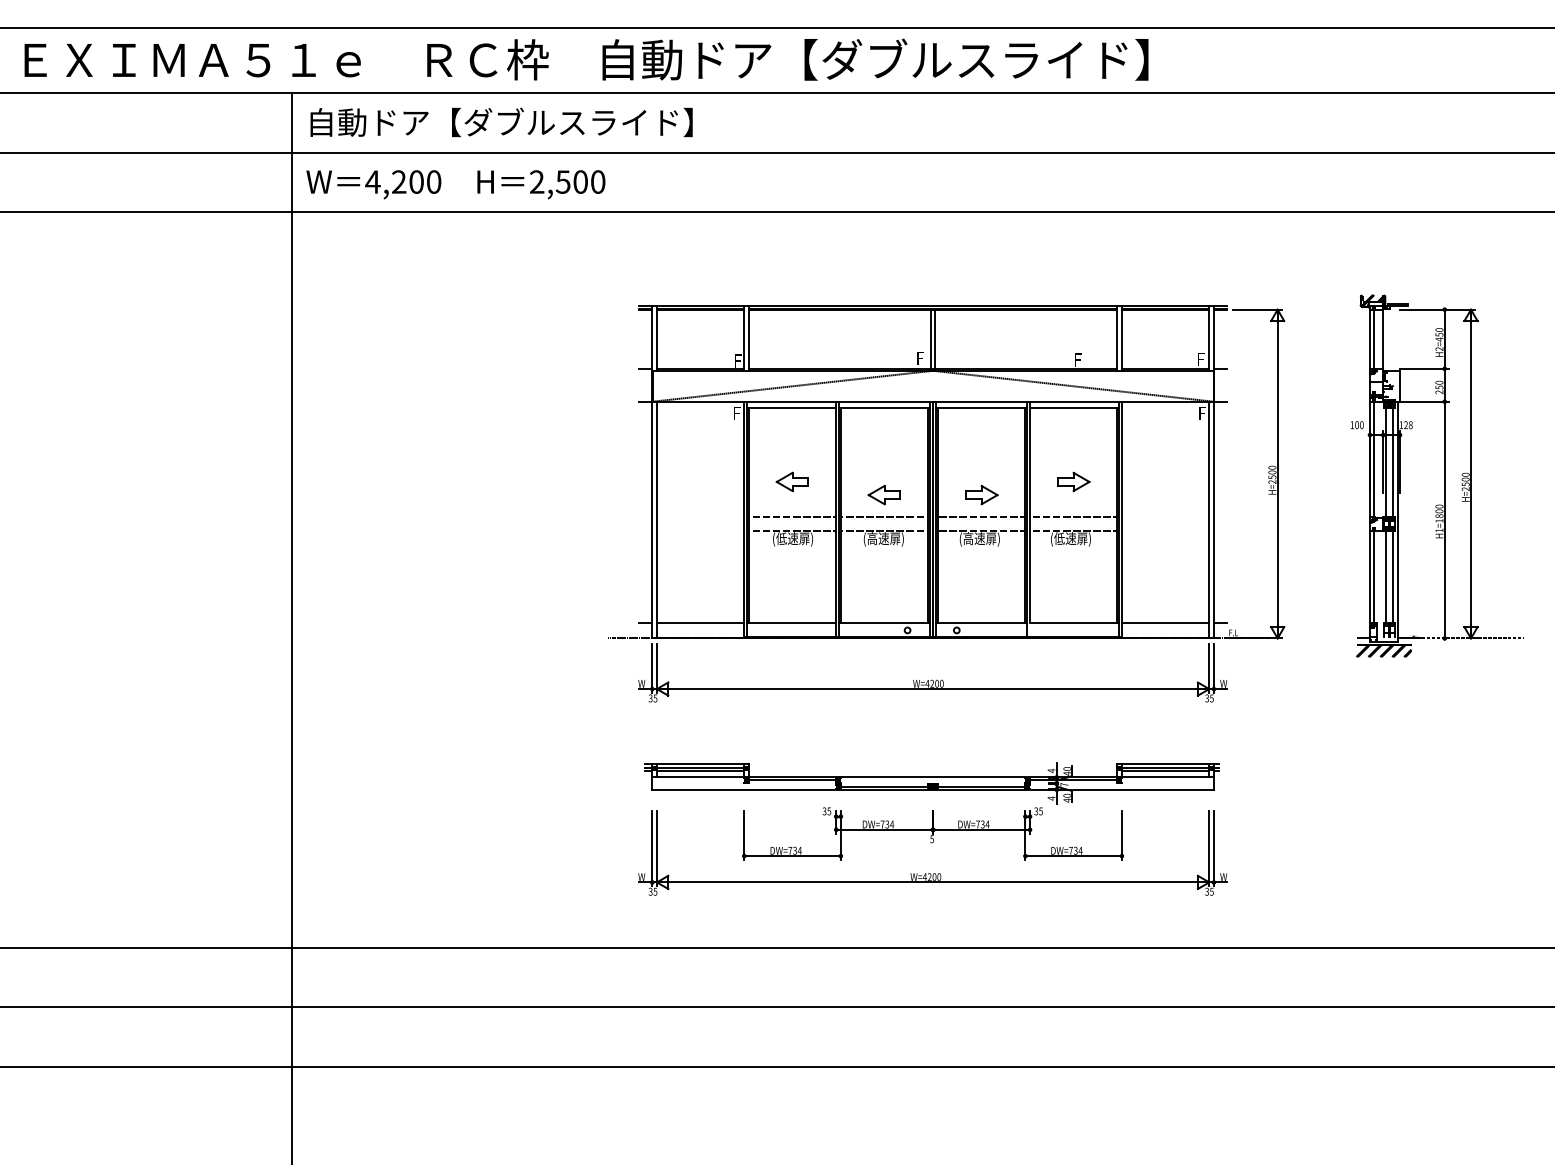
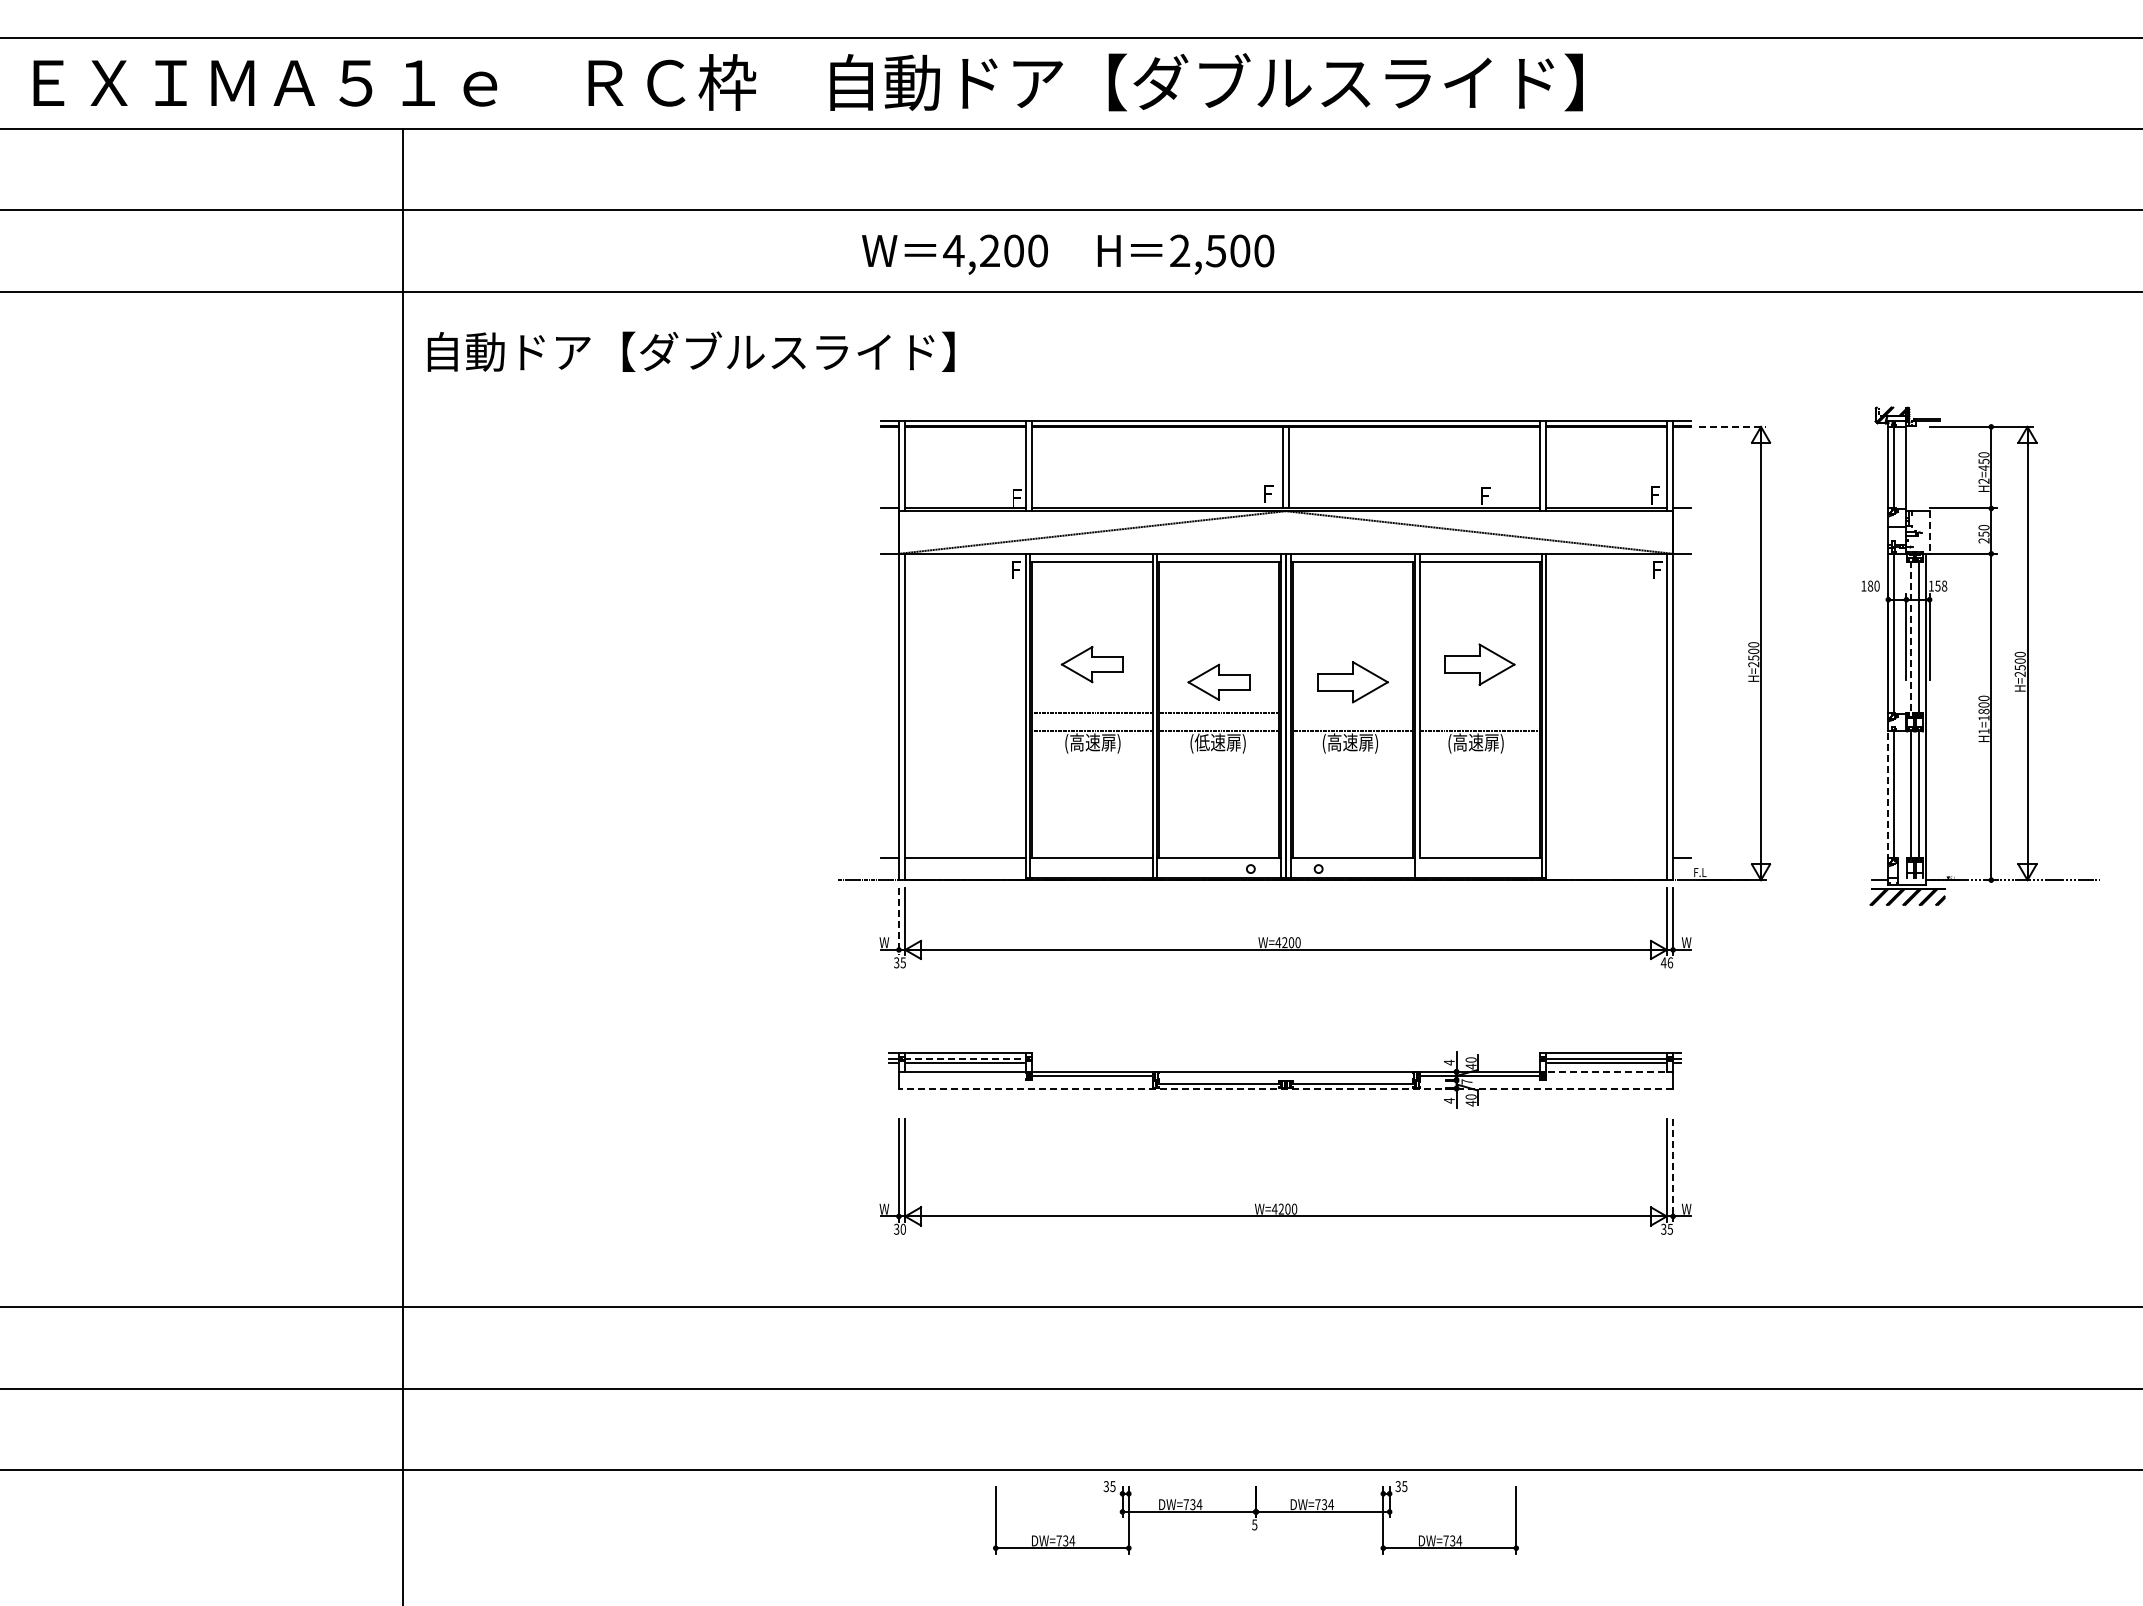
text: (501, 122) -> (690, 351), moved
text: (456, 184) -> (1068, 254), moved
line: (1256, 309) -> (1732, 426), solid -> dashed
line: (1399, 387) -> (1929, 533), solid -> dashed
text: (1405, 424) -> (1937, 585), 128 -> 158
text: (1357, 425) -> (1870, 586), 100 -> 180
line: (1386, 463) -> (1910, 638), solid -> dashed
part: (792, 481) -> (1091, 663), size x1.4
part: (1073, 481) -> (1479, 663), size x1.6
part: (884, 495) -> (1218, 682), size x1.4
part: (981, 495) -> (1352, 682), size x1.6
line: (981, 517) -> (1352, 713), removed
line: (1073, 517) -> (1479, 713), removed
text: (781, 538) -> (1076, 742), (低速扉) -> (高速扉)
text: (871, 538) -> (1201, 742), (高速扉) -> (低速扉)
text: (1058, 538) -> (1459, 742), (低速扉) -> (高速扉)
line: (1370, 576) -> (1888, 794), solid -> dashed
line: (1165, 622) -> (1606, 858), removed
line: (652, 668) -> (898, 921), solid -> dashed
text: (1209, 698) -> (1666, 962), 35 -> 46
line: (700, 767) -> (965, 1058), solid -> dashed
line: (1166, 777) -> (1607, 1071), solid -> dashed
line: (932, 789) -> (1285, 1088), solid -> dashed
part: (932, 833) -> (1255, 1517), moved
line: (1214, 849) -> (1673, 1170), solid -> dashed
text: (654, 891) -> (902, 1228), 35 -> 30

